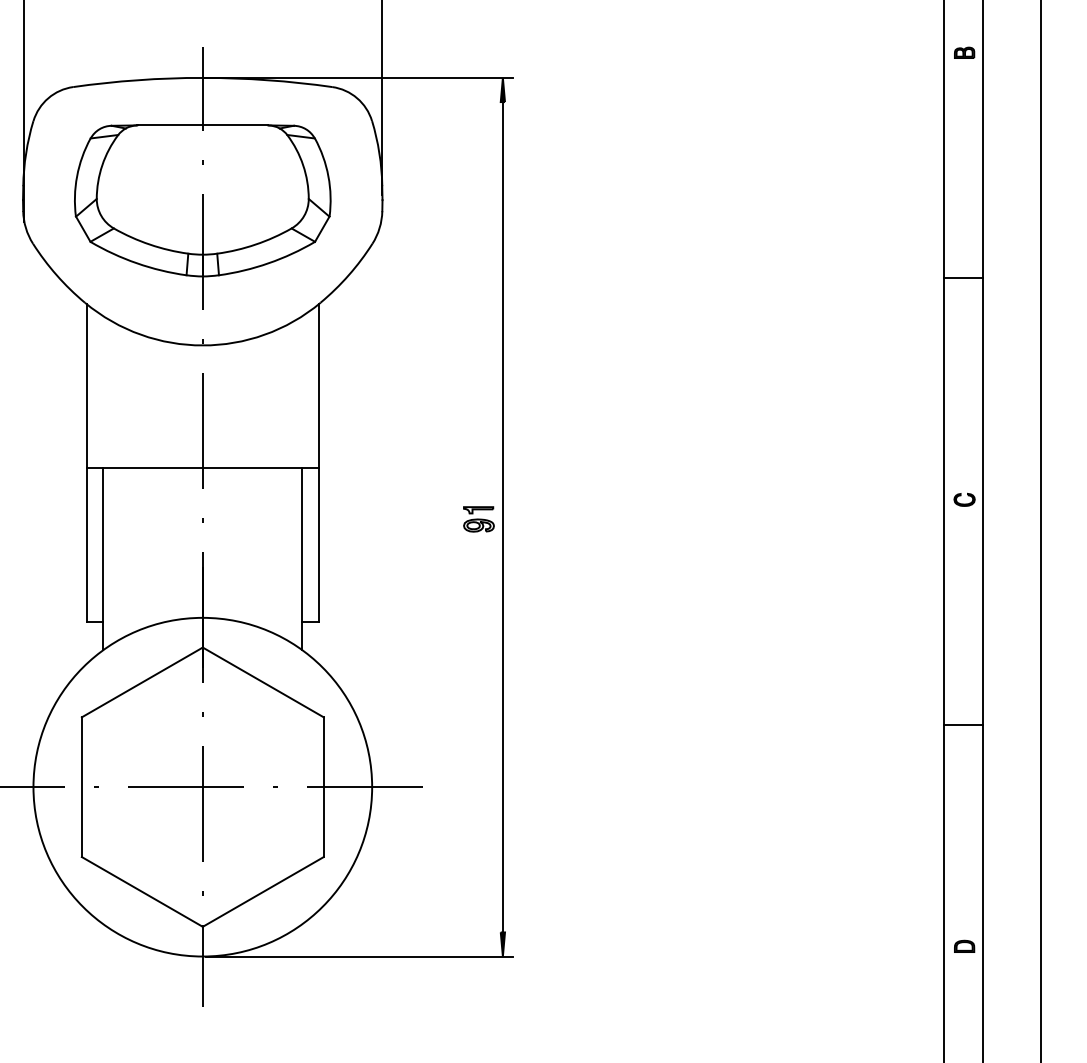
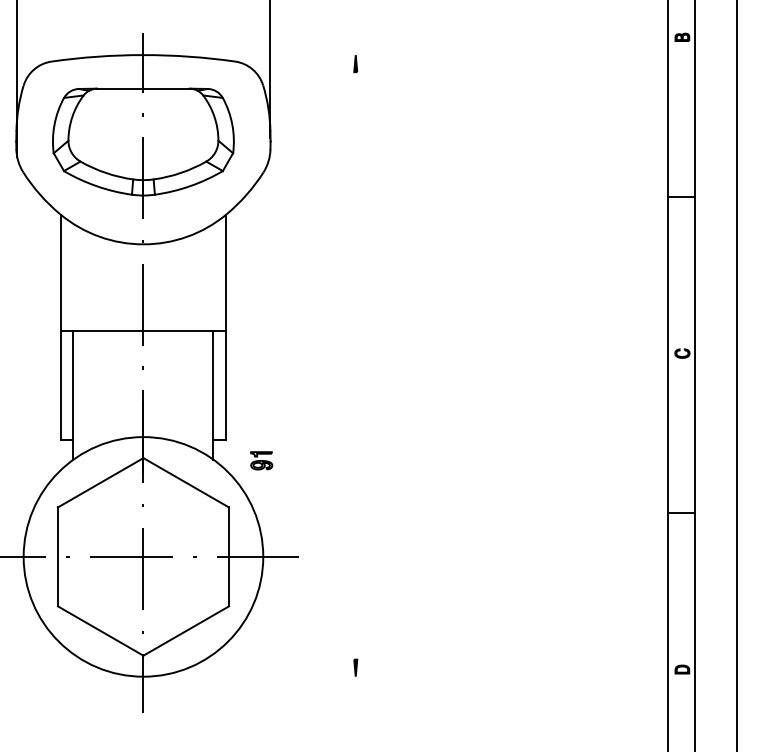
line: (357, 78) -> (252, 55), removed
line: (502, 517) -> (355, 366), removed
part: (478, 519) -> (261, 460), moved
line: (358, 956) -> (253, 676), removed

